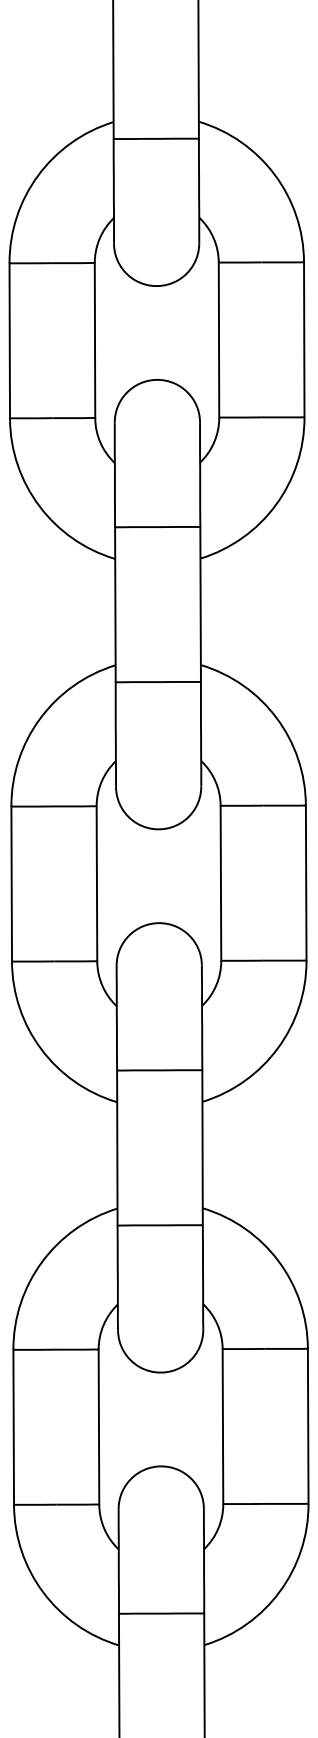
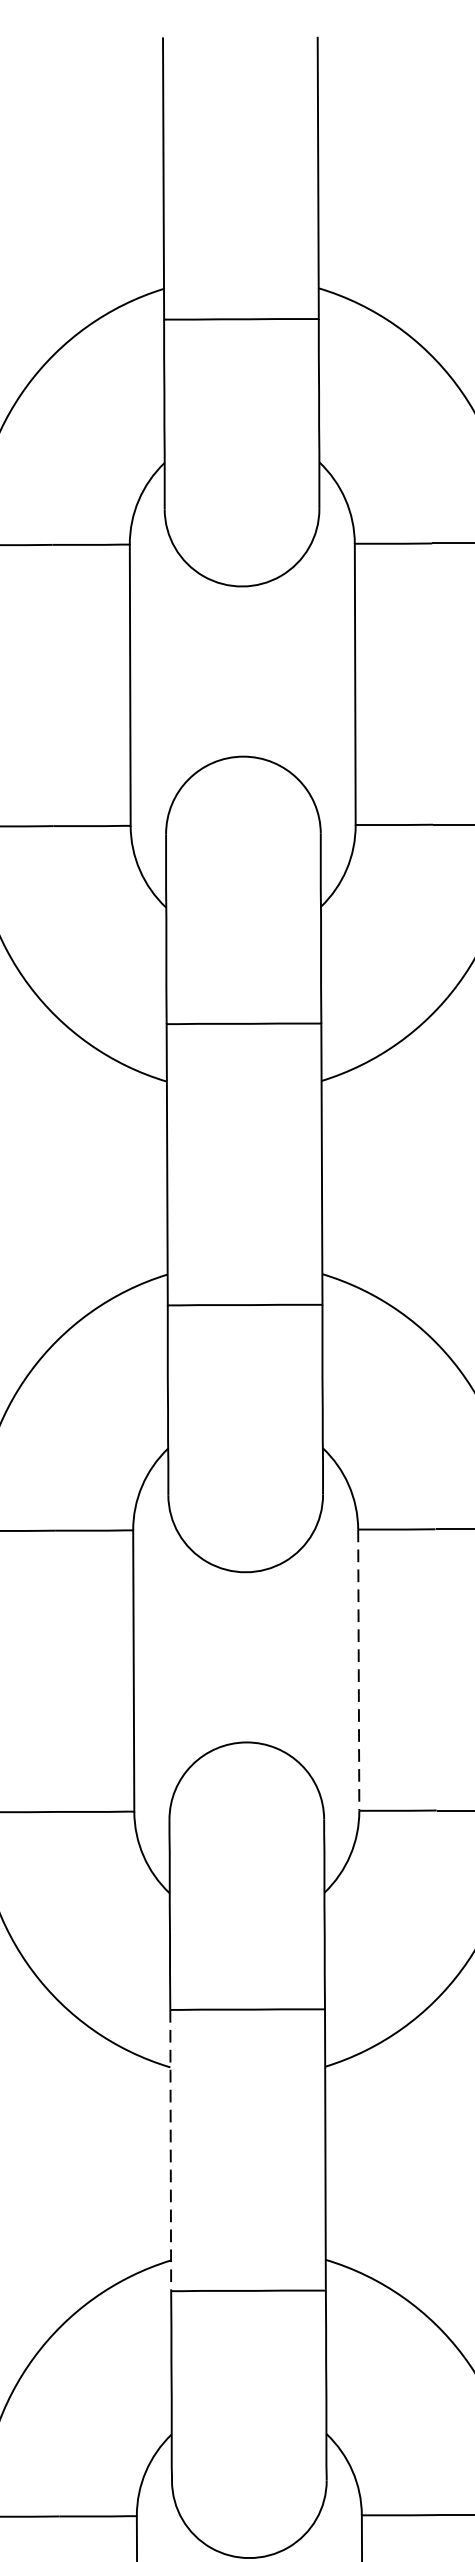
line: (220, 883) -> (357, 1670), solid -> dashed
line: (117, 1148) -> (171, 2151), solid -> dashed

